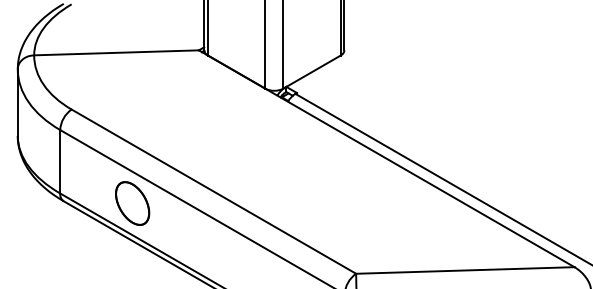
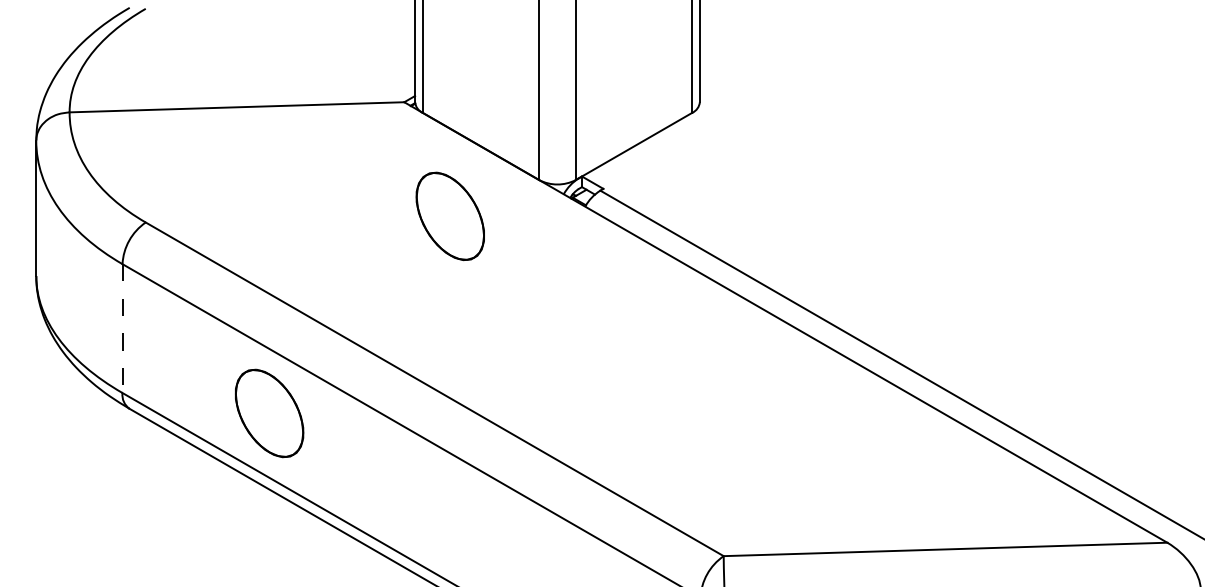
part: (221, 106) -> (450, 216), added
line: (60, 161) -> (123, 328), solid -> dashed

